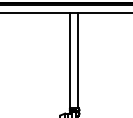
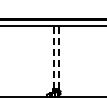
line: (70, 60) -> (53, 57), solid -> dashed
line: (79, 60) -> (59, 57), solid -> dashed

